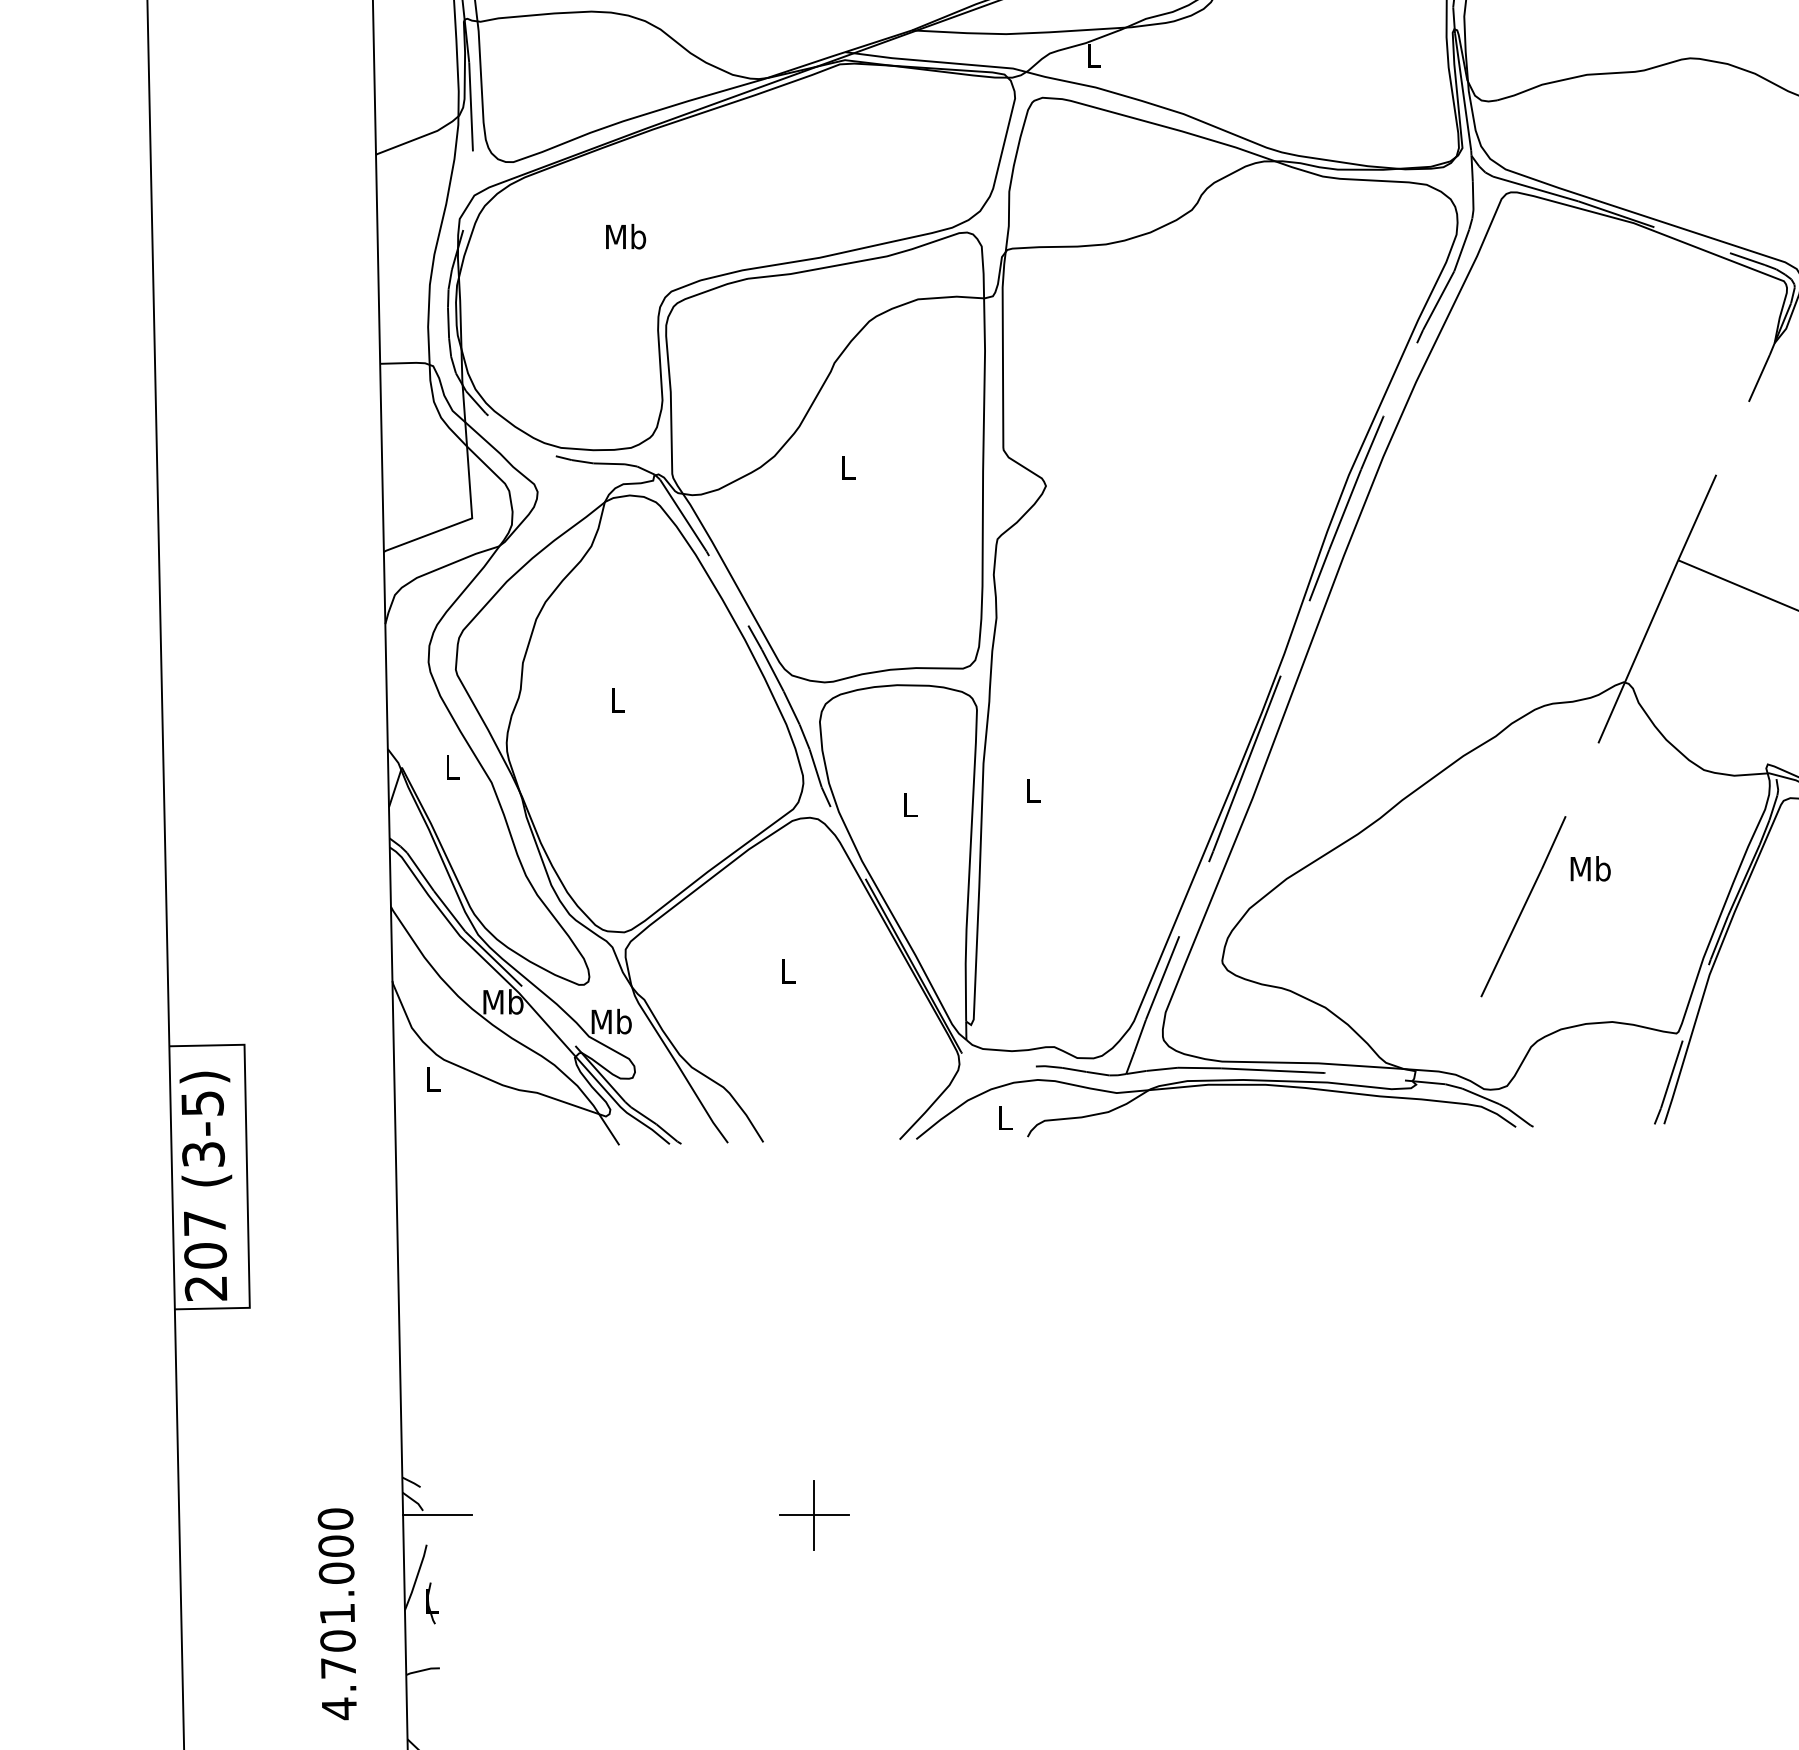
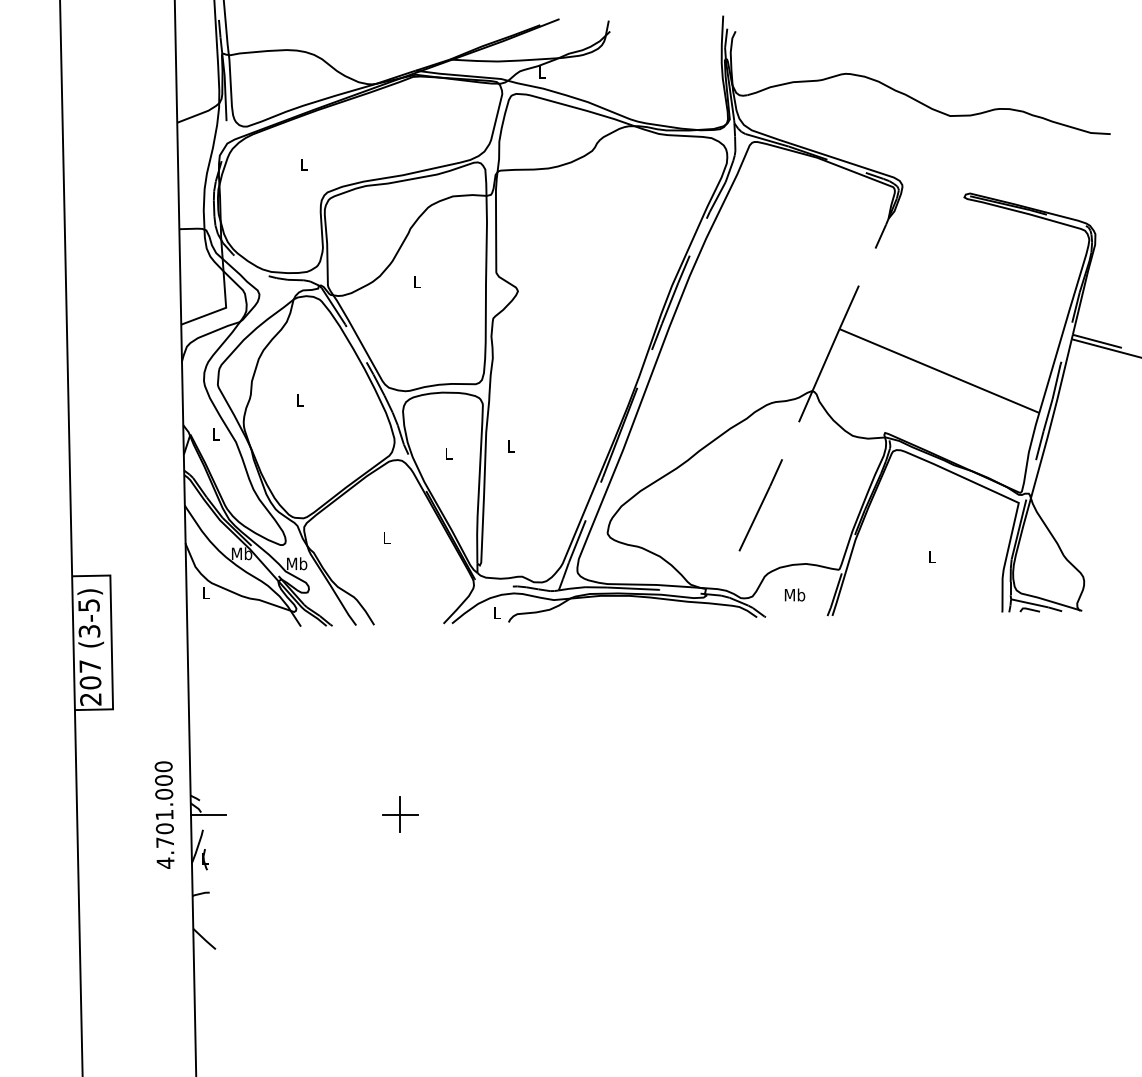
text: (626, 236) -> (304, 164), Mb -> L
text: (1589, 867) -> (794, 594), moved
text: (337, 1612) -> (164, 814), moved

